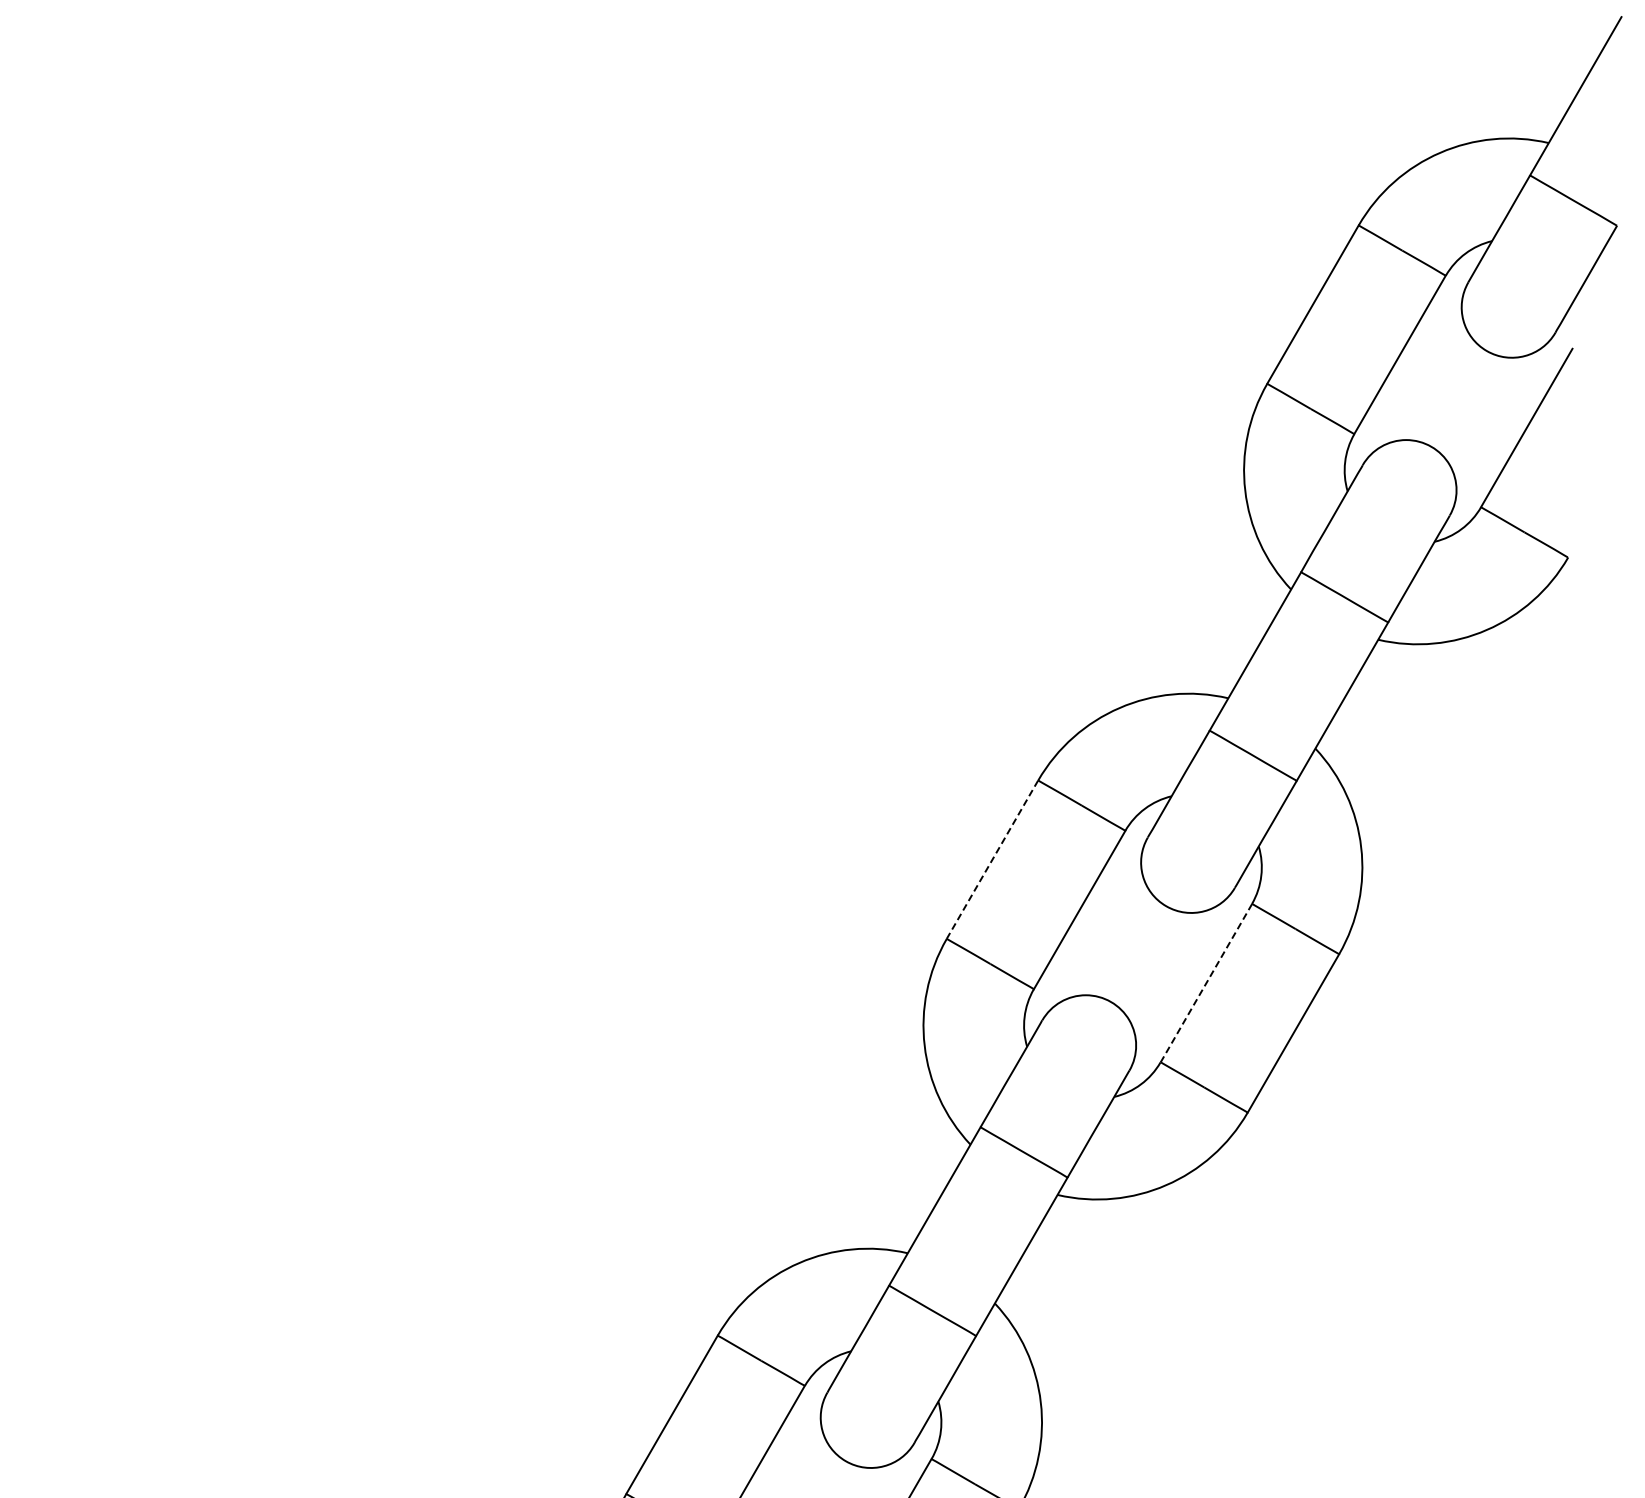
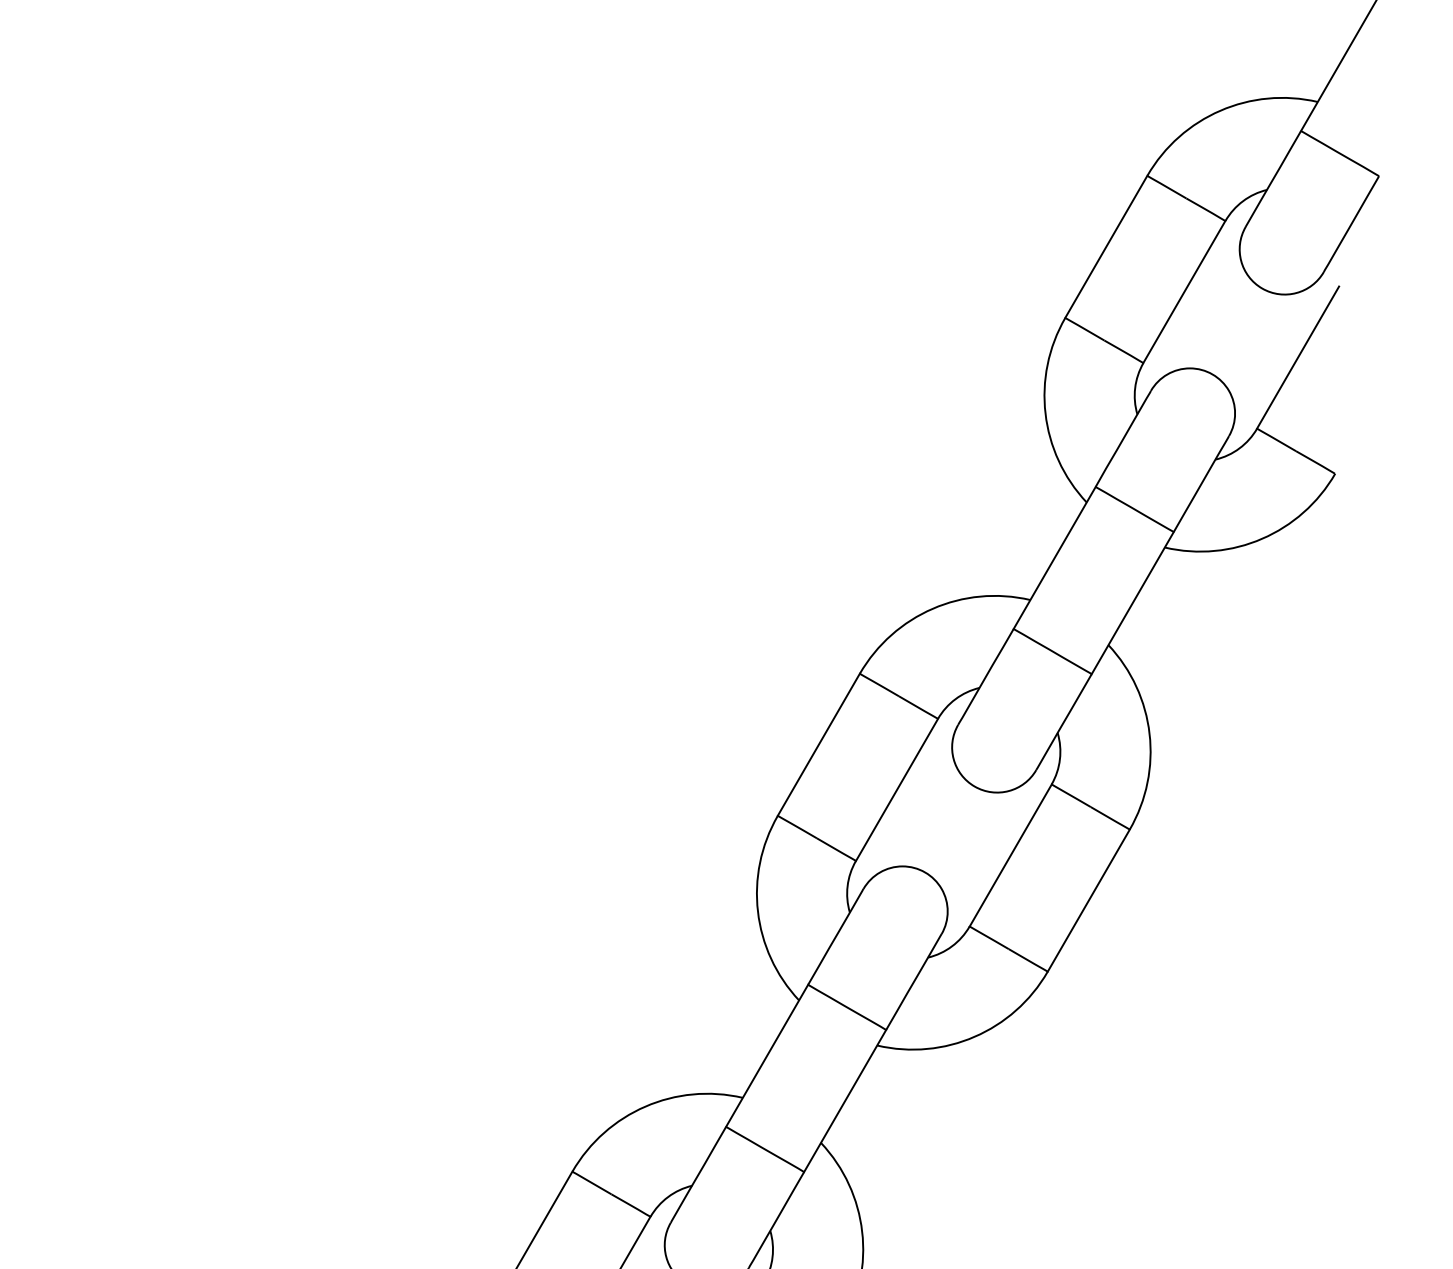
line: (992, 860) -> (818, 745), dashed -> solid
line: (1206, 983) -> (1010, 855), dashed -> solid

